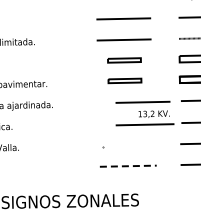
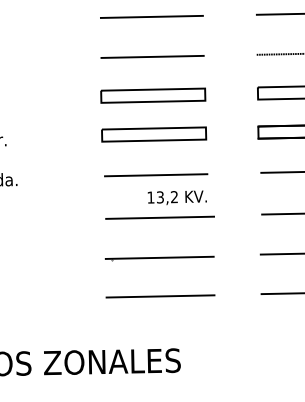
part: (124, 60) -> (153, 95), size x1.67
part: (124, 80) -> (153, 133), size x1.67
part: (144, 113) -> (159, 196), moved
line: (127, 145) -> (159, 257), added
line: (128, 166) -> (160, 296), dashed -> solid

